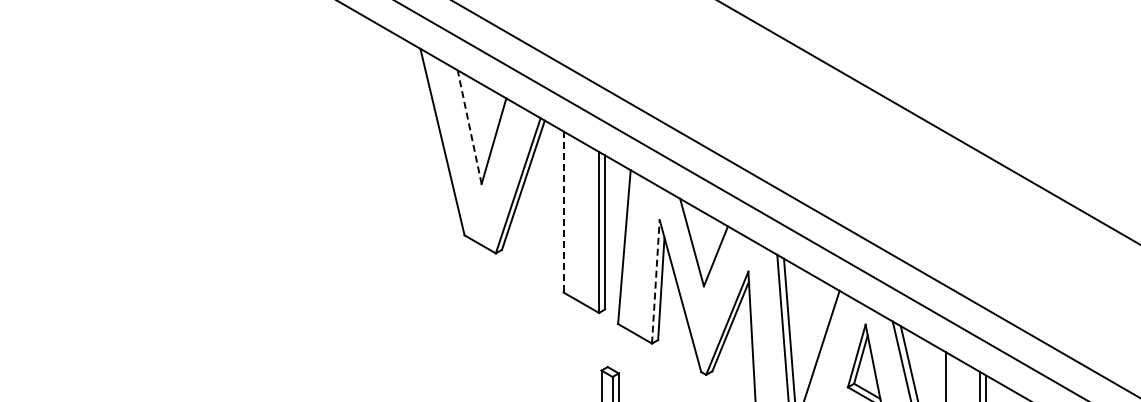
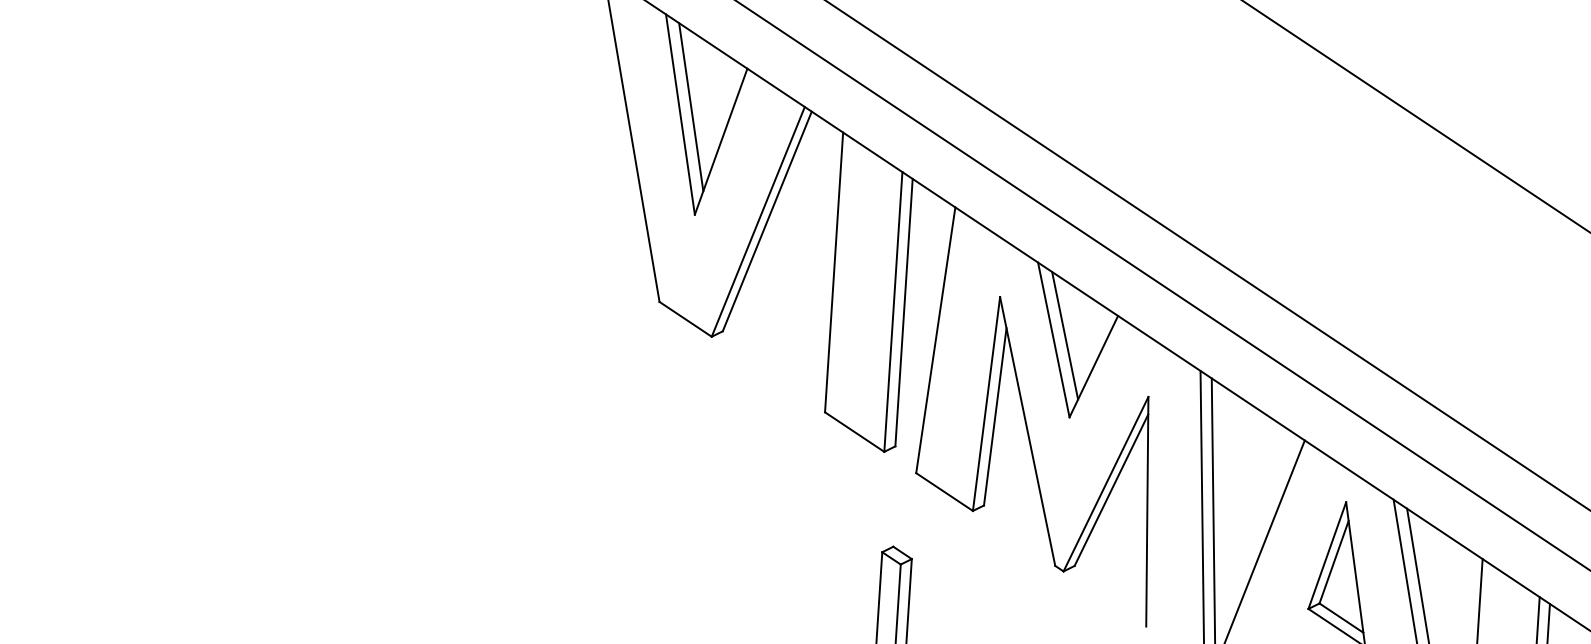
line: (475, 122) -> (691, 107), added
line: (469, 126) -> (680, 113), dashed -> solid
line: (563, 212) -> (833, 273), dashed -> solid
line: (698, 239) -> (1065, 335), added
line: (655, 281) -> (985, 403), dashed -> solid

